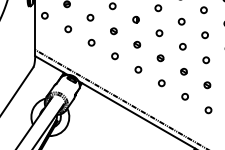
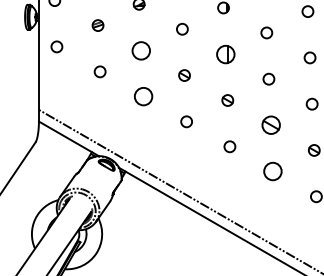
circle: (90, 17) -> (141, 50), size x1.6
part: (135, 19) -> (224, 53), size x1.6
circle: (91, 42) -> (143, 96), size x1.6
part: (160, 58) -> (270, 125), size x1.6
circle: (161, 83) -> (272, 172), size x1.6

